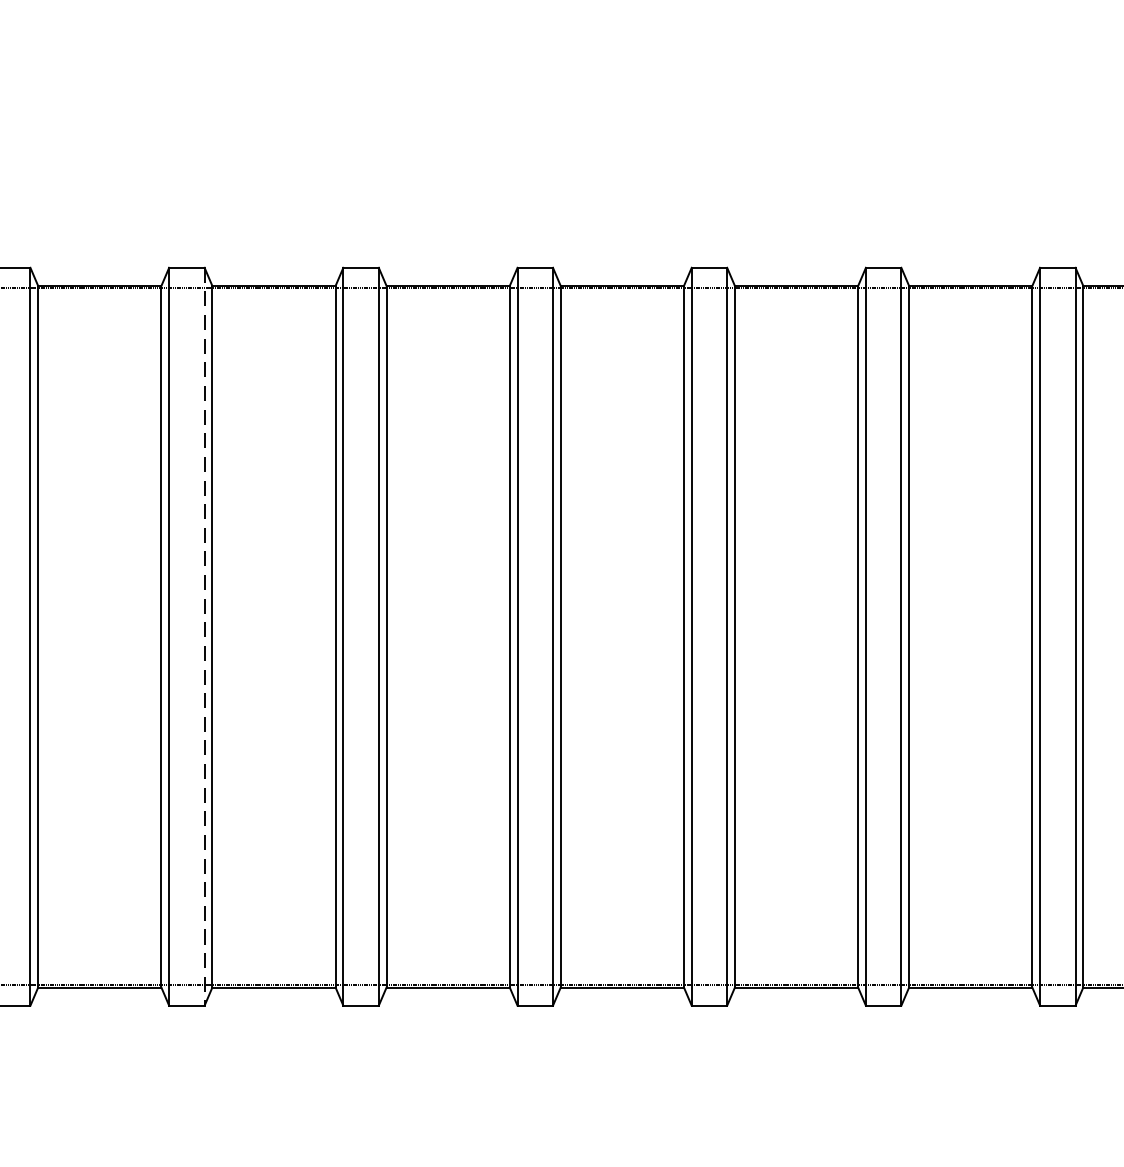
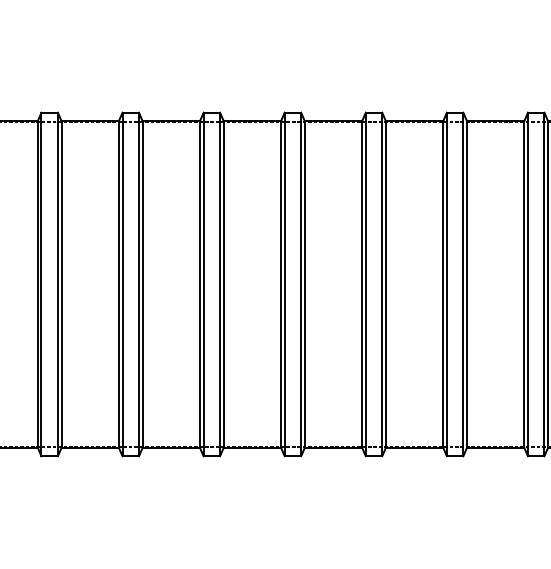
line: (203, 636) -> (57, 284), dashed -> solid

